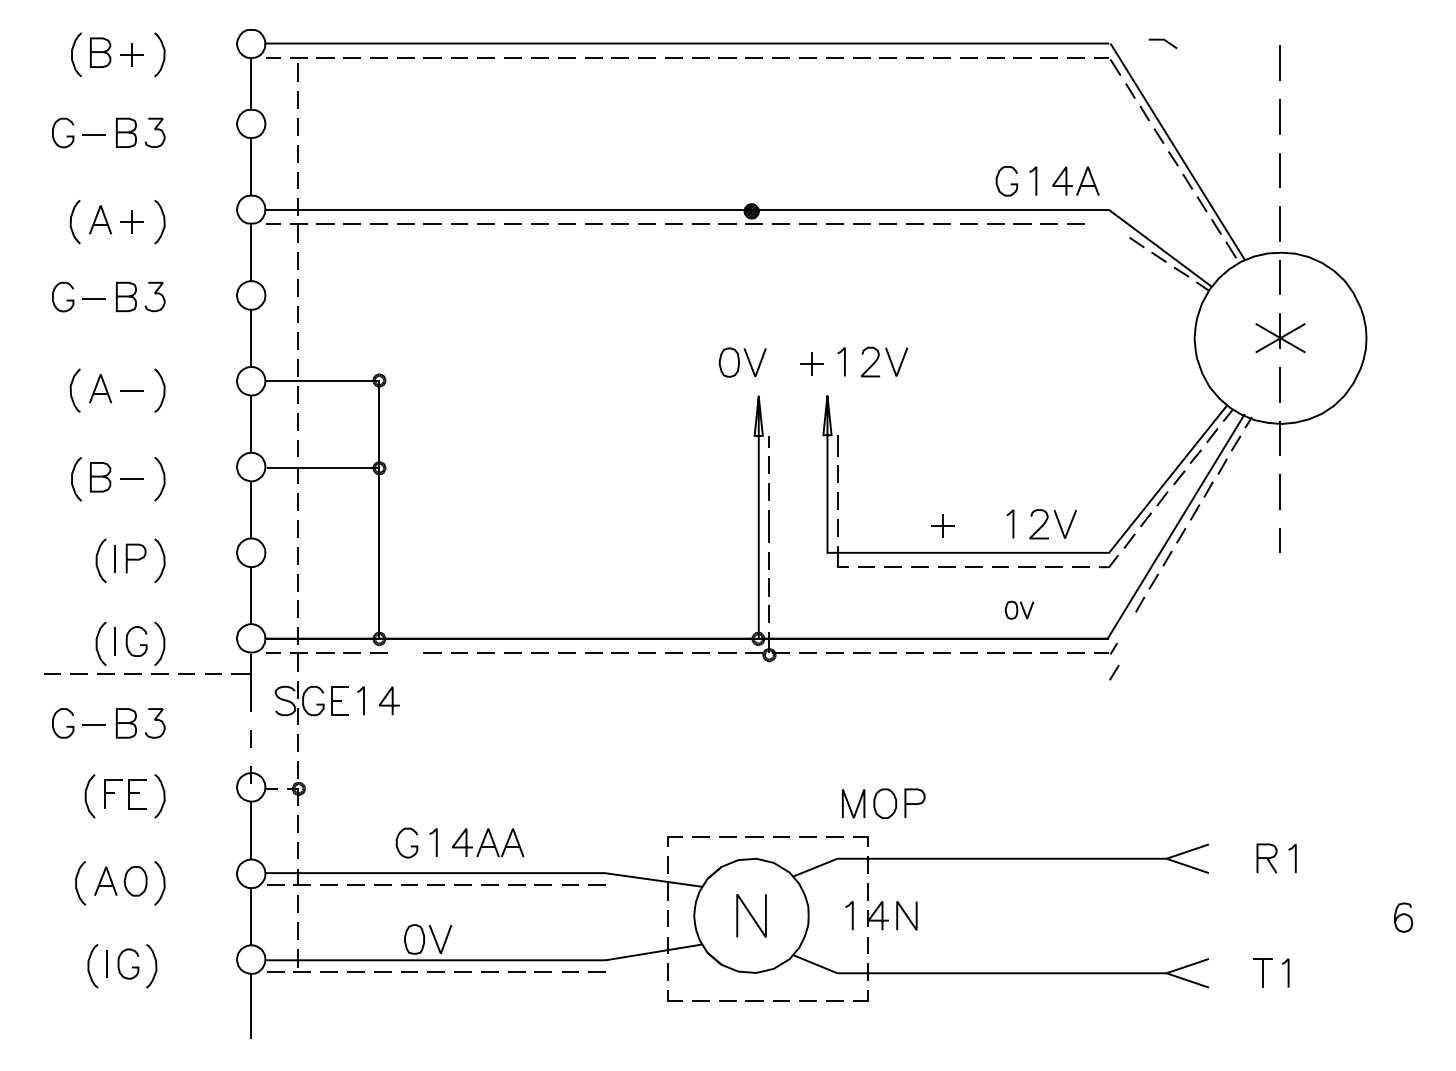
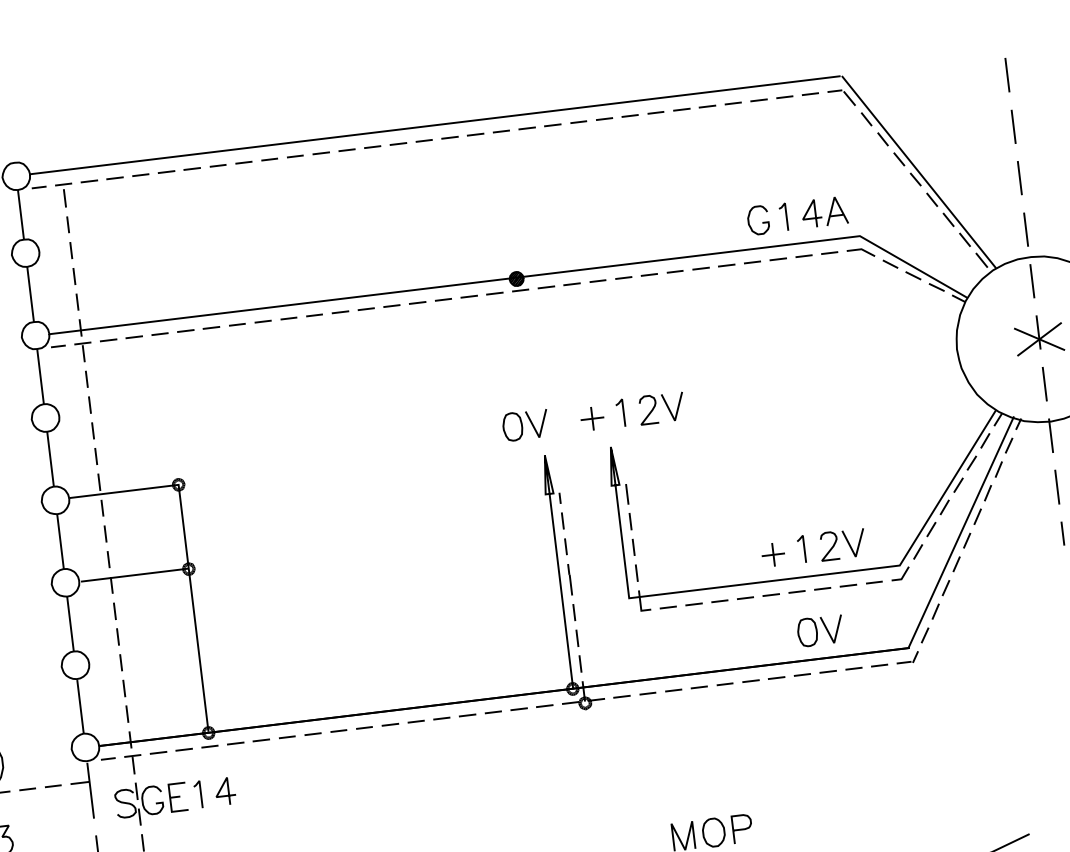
line: (1162, 40) -> (860, 250), moved
part: (942, 525) -> (773, 554), moved
part: (1019, 610) -> (820, 631), size x1.67
line: (405, 652) -> (235, 743), added
line: (1114, 672) -> (925, 635), moved

